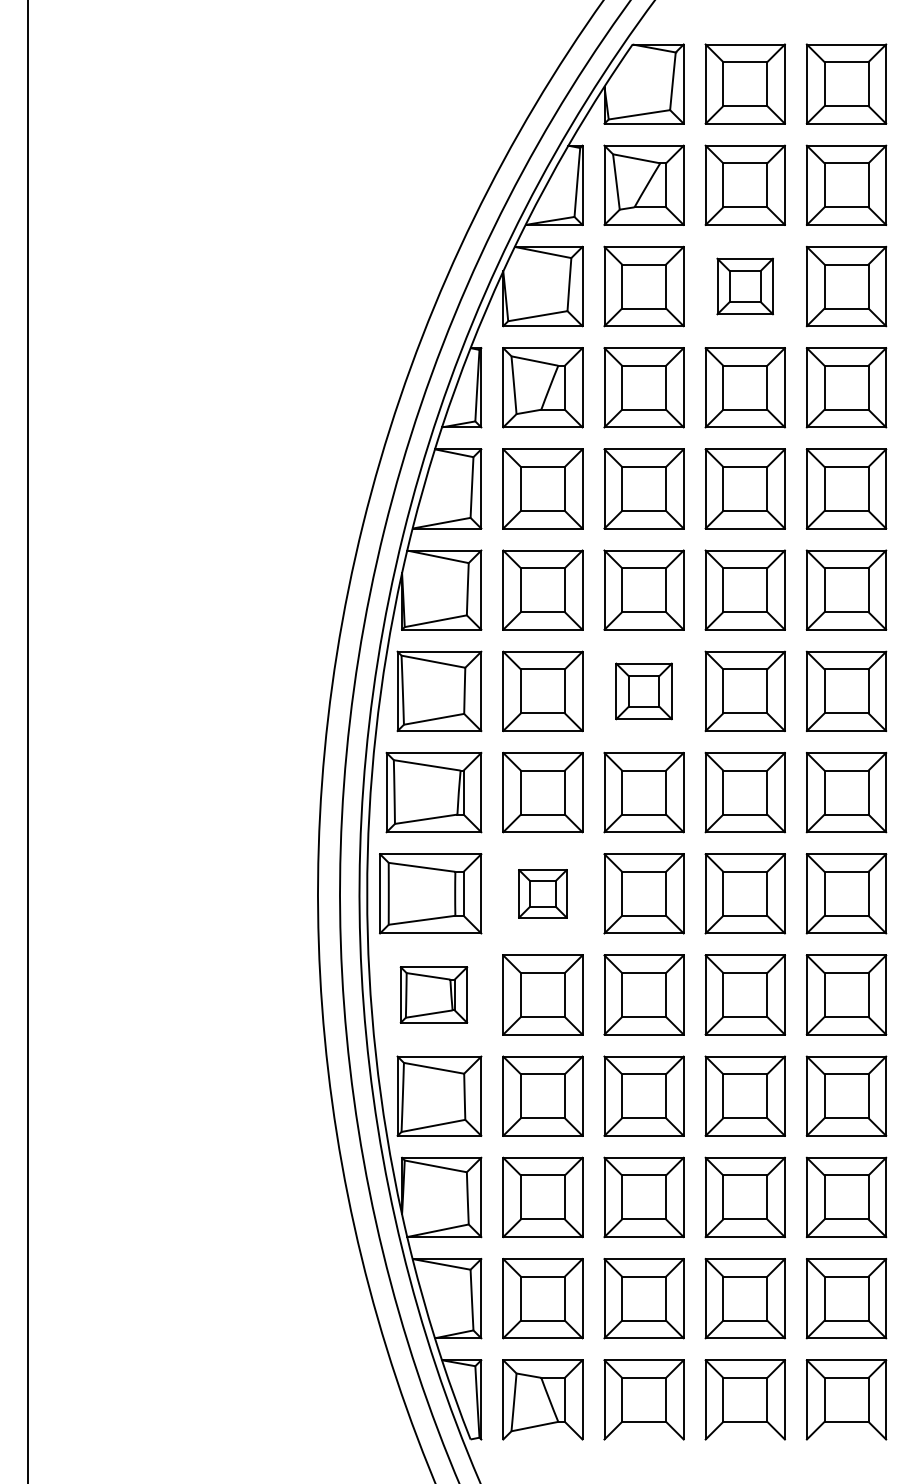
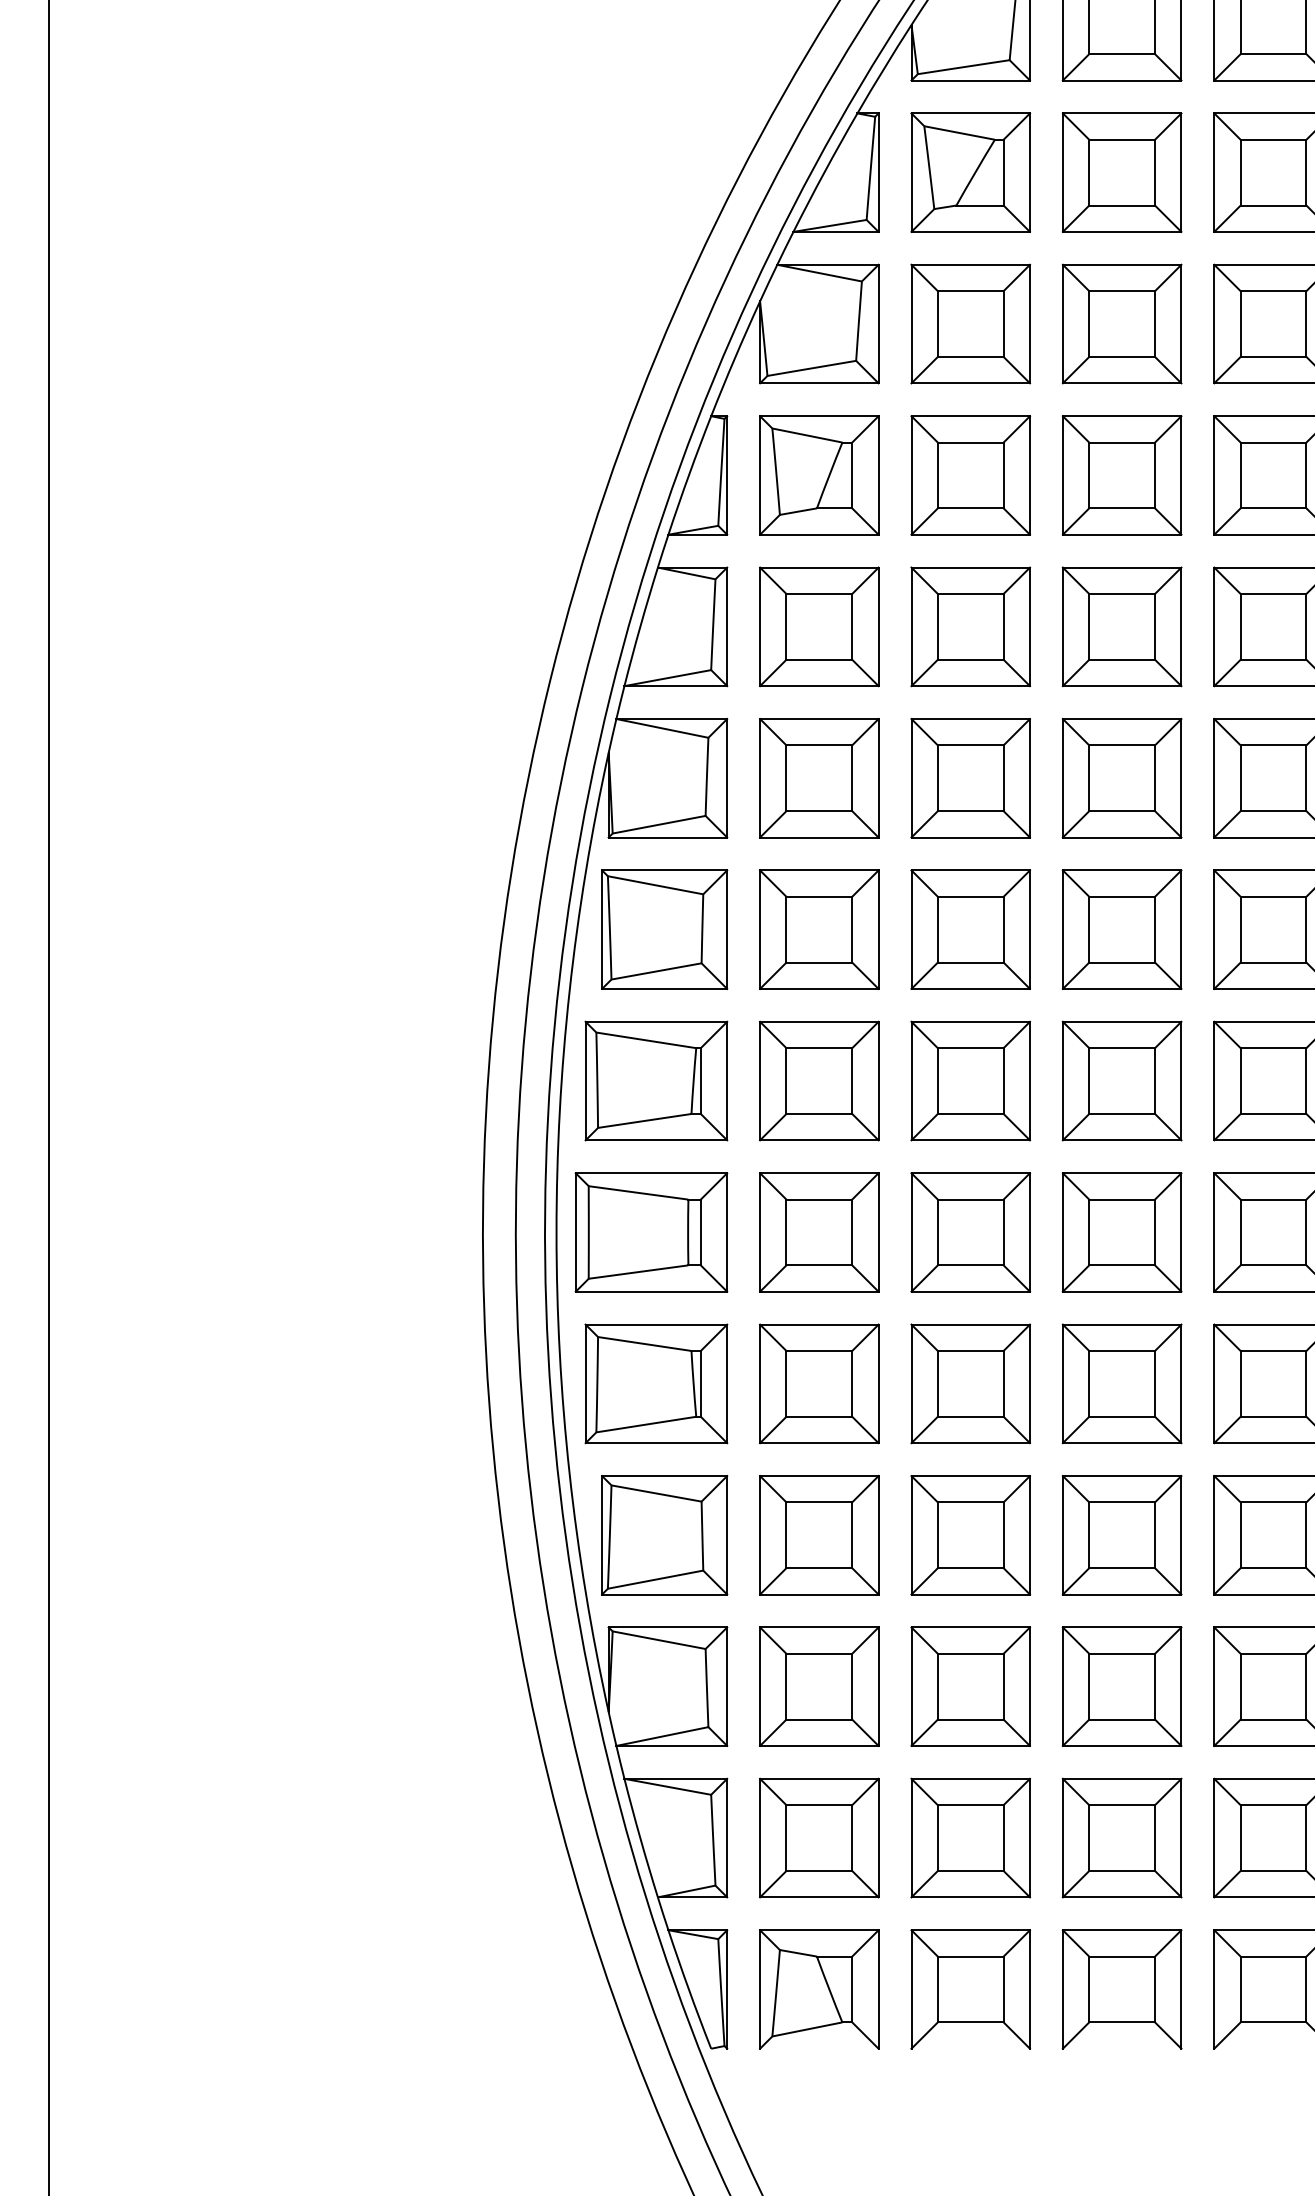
part: (744, 286) -> (1120, 323), size x1.43
part: (643, 691) -> (969, 929), size x1.43
part: (542, 893) -> (818, 1232), size x1.67
part: (433, 994) -> (655, 1383), size x1.43

